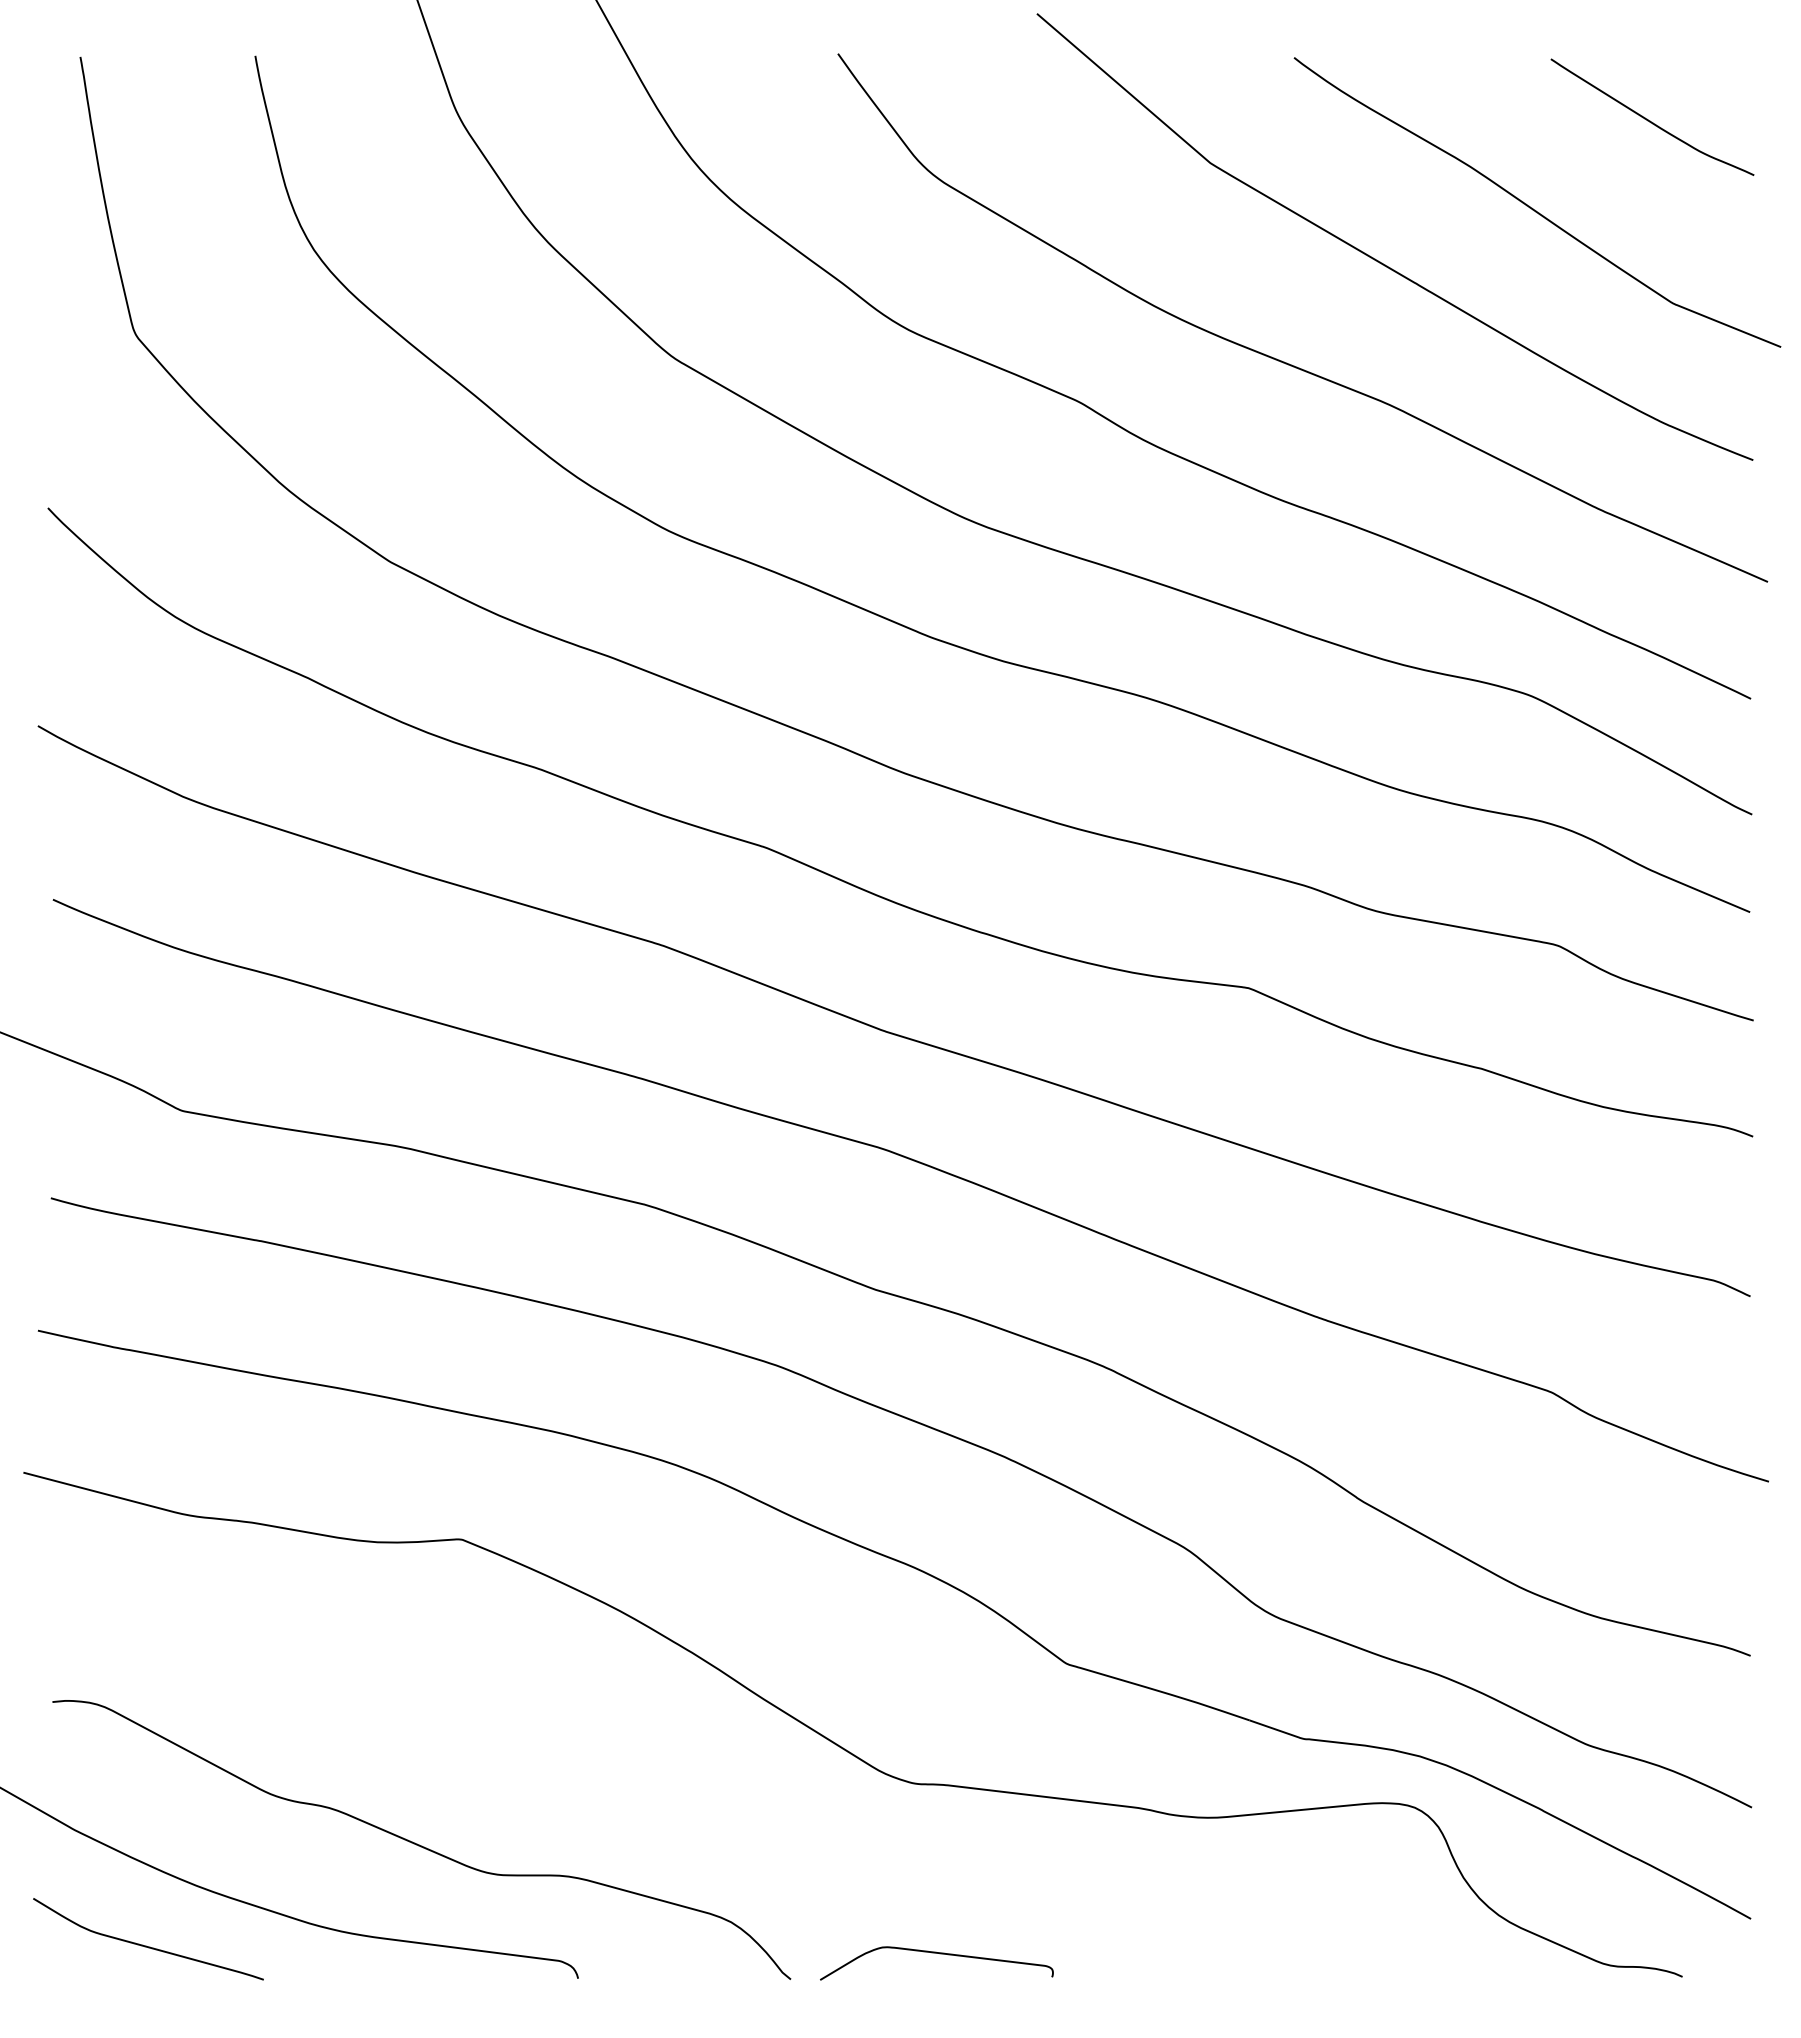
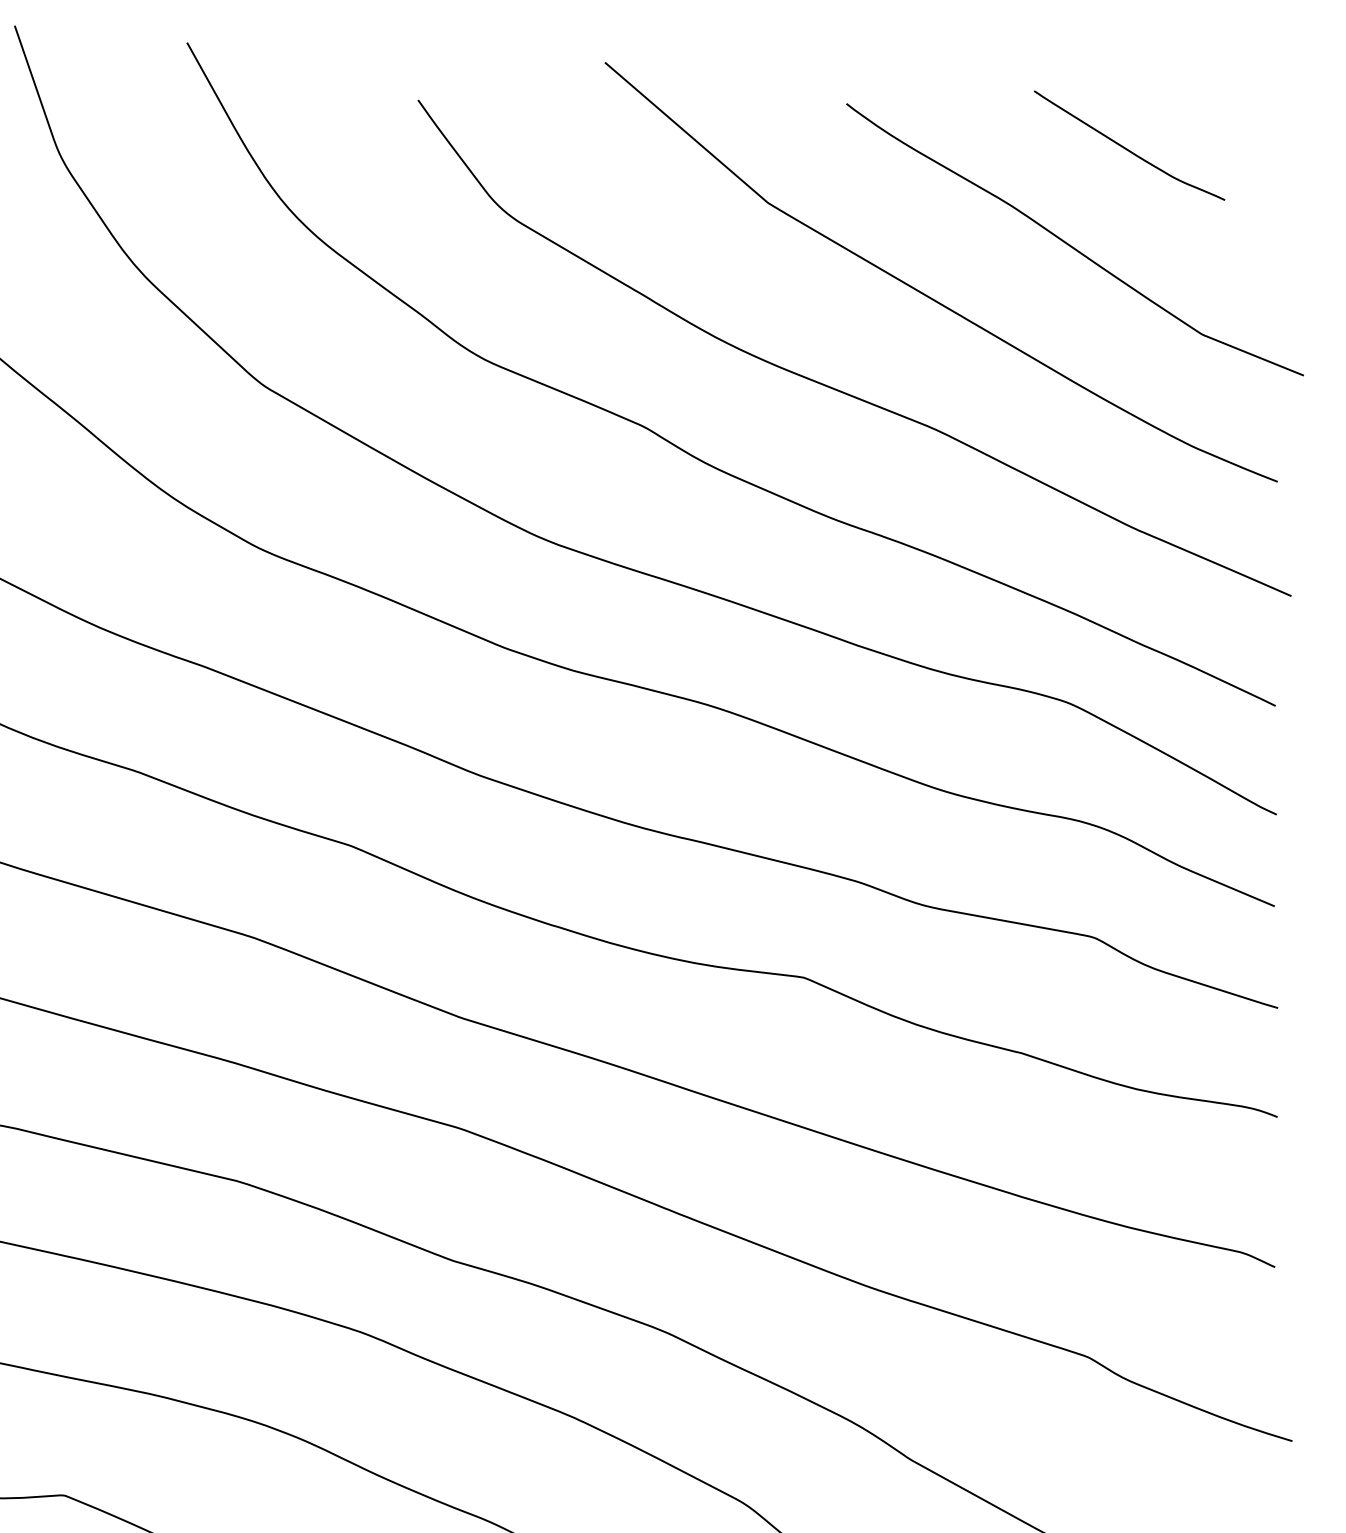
curve: (1650, 120) -> (1127, 148), moved

